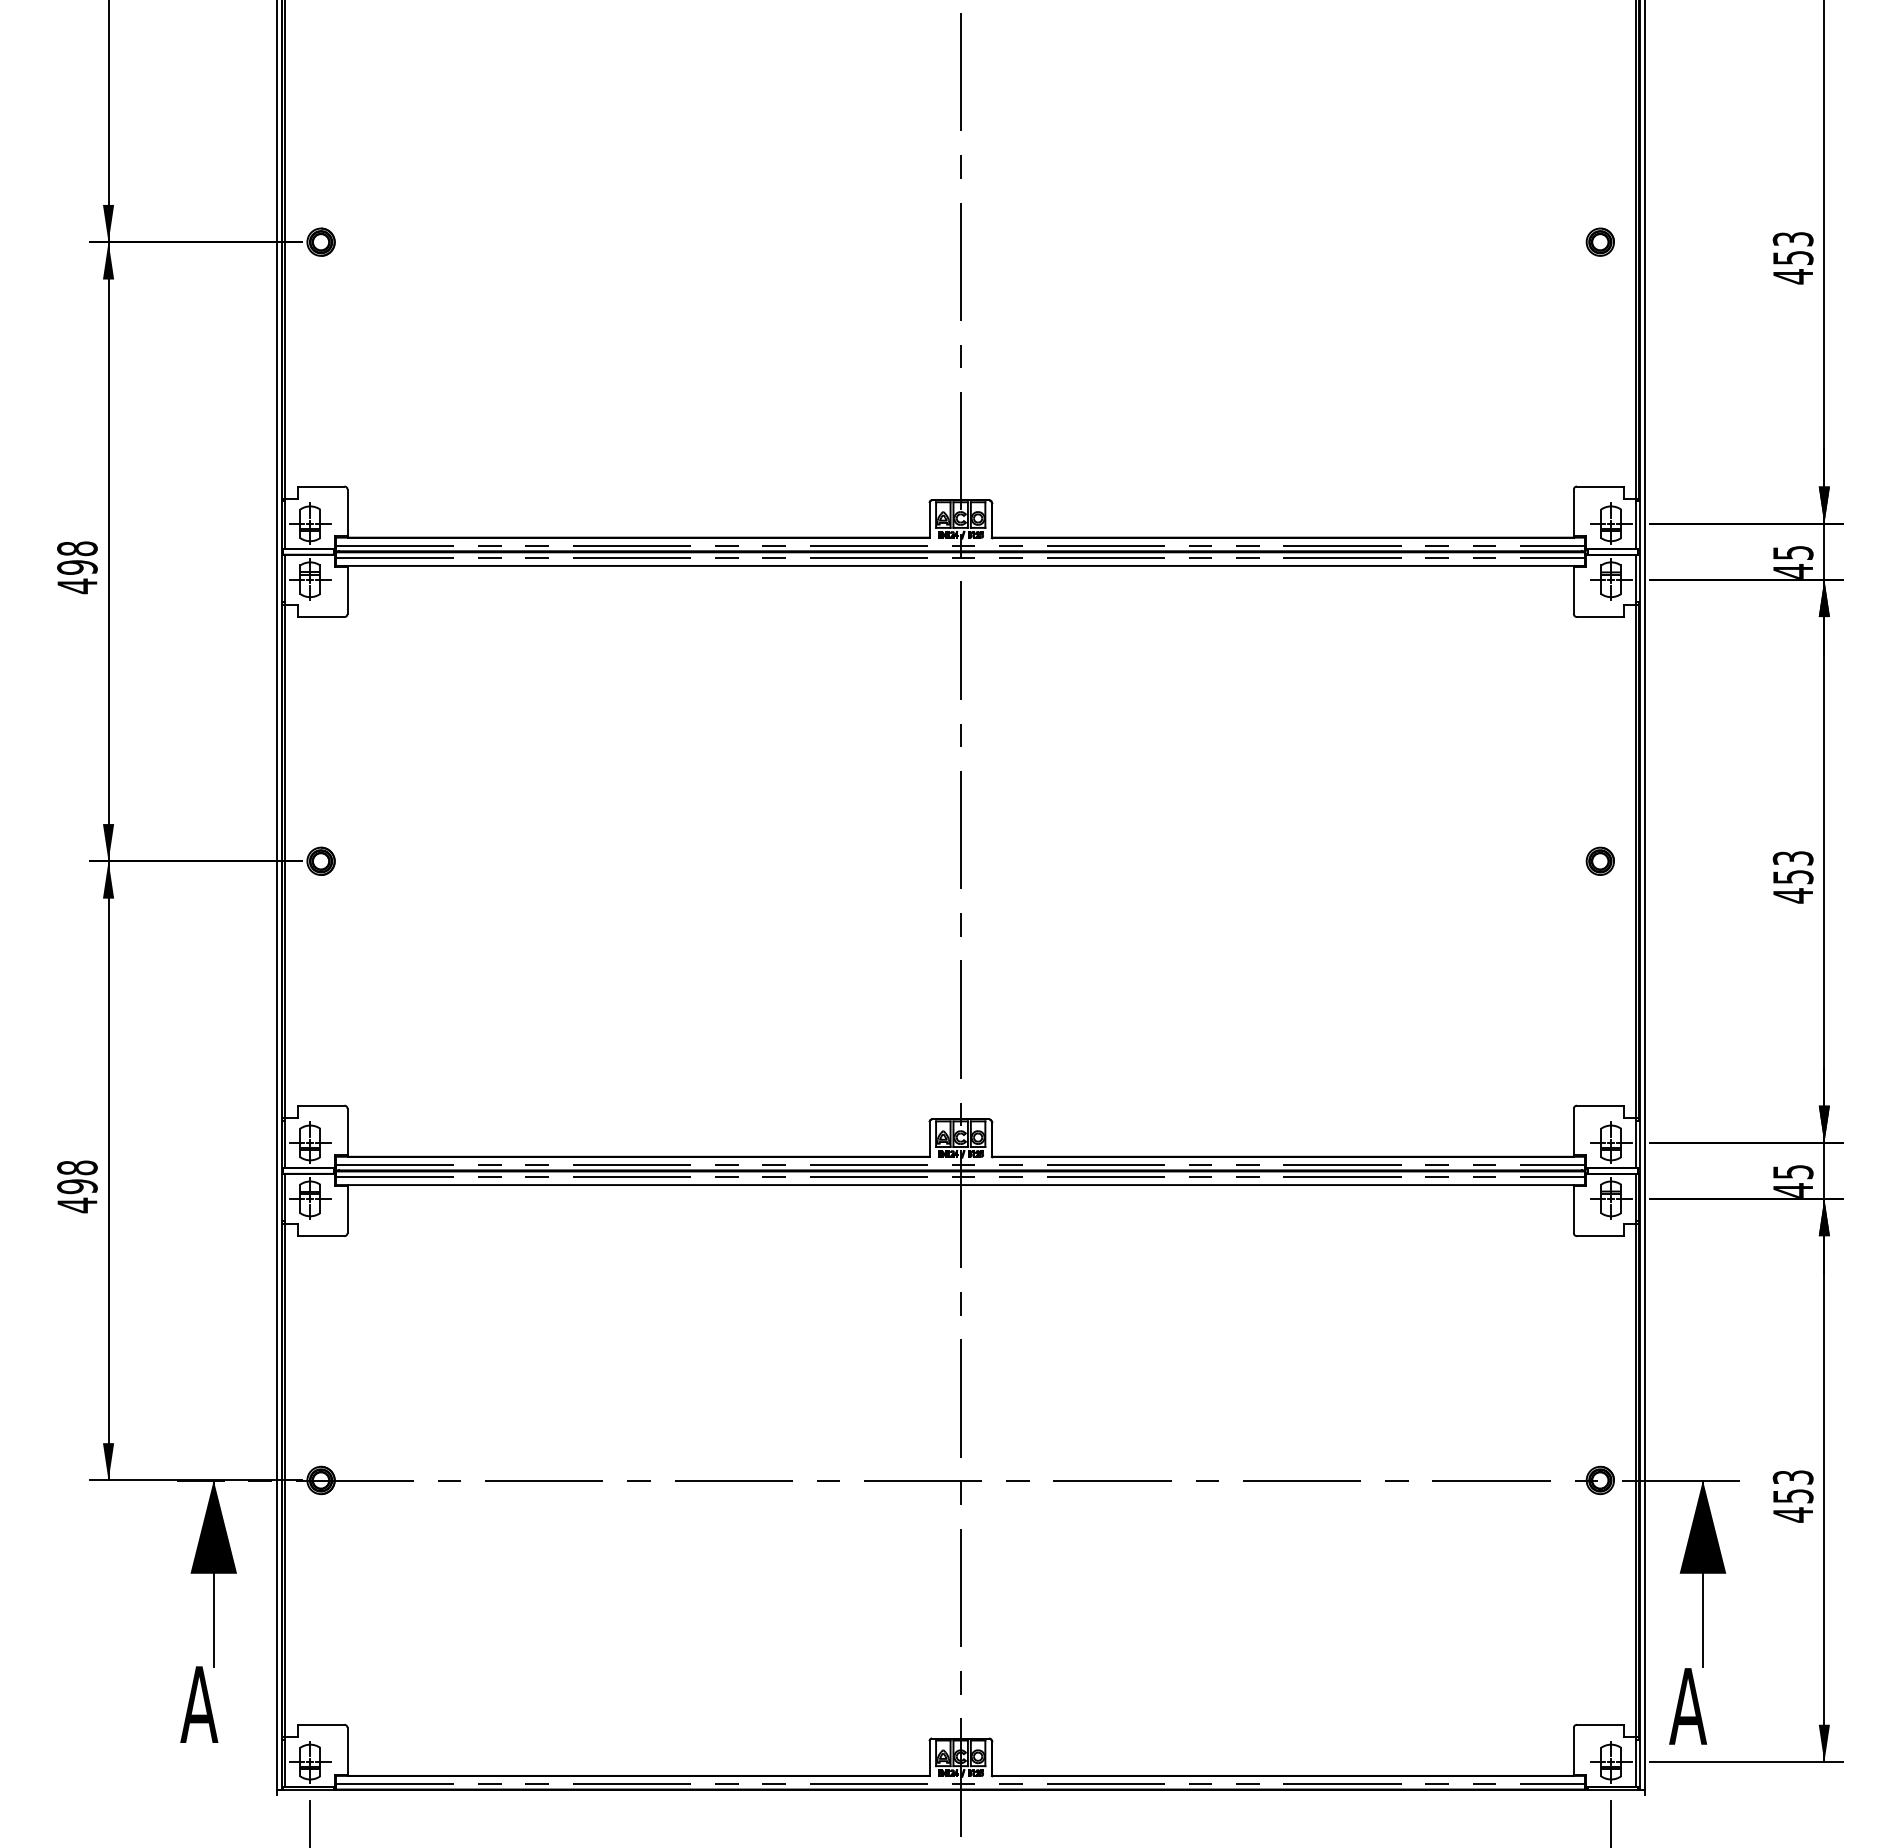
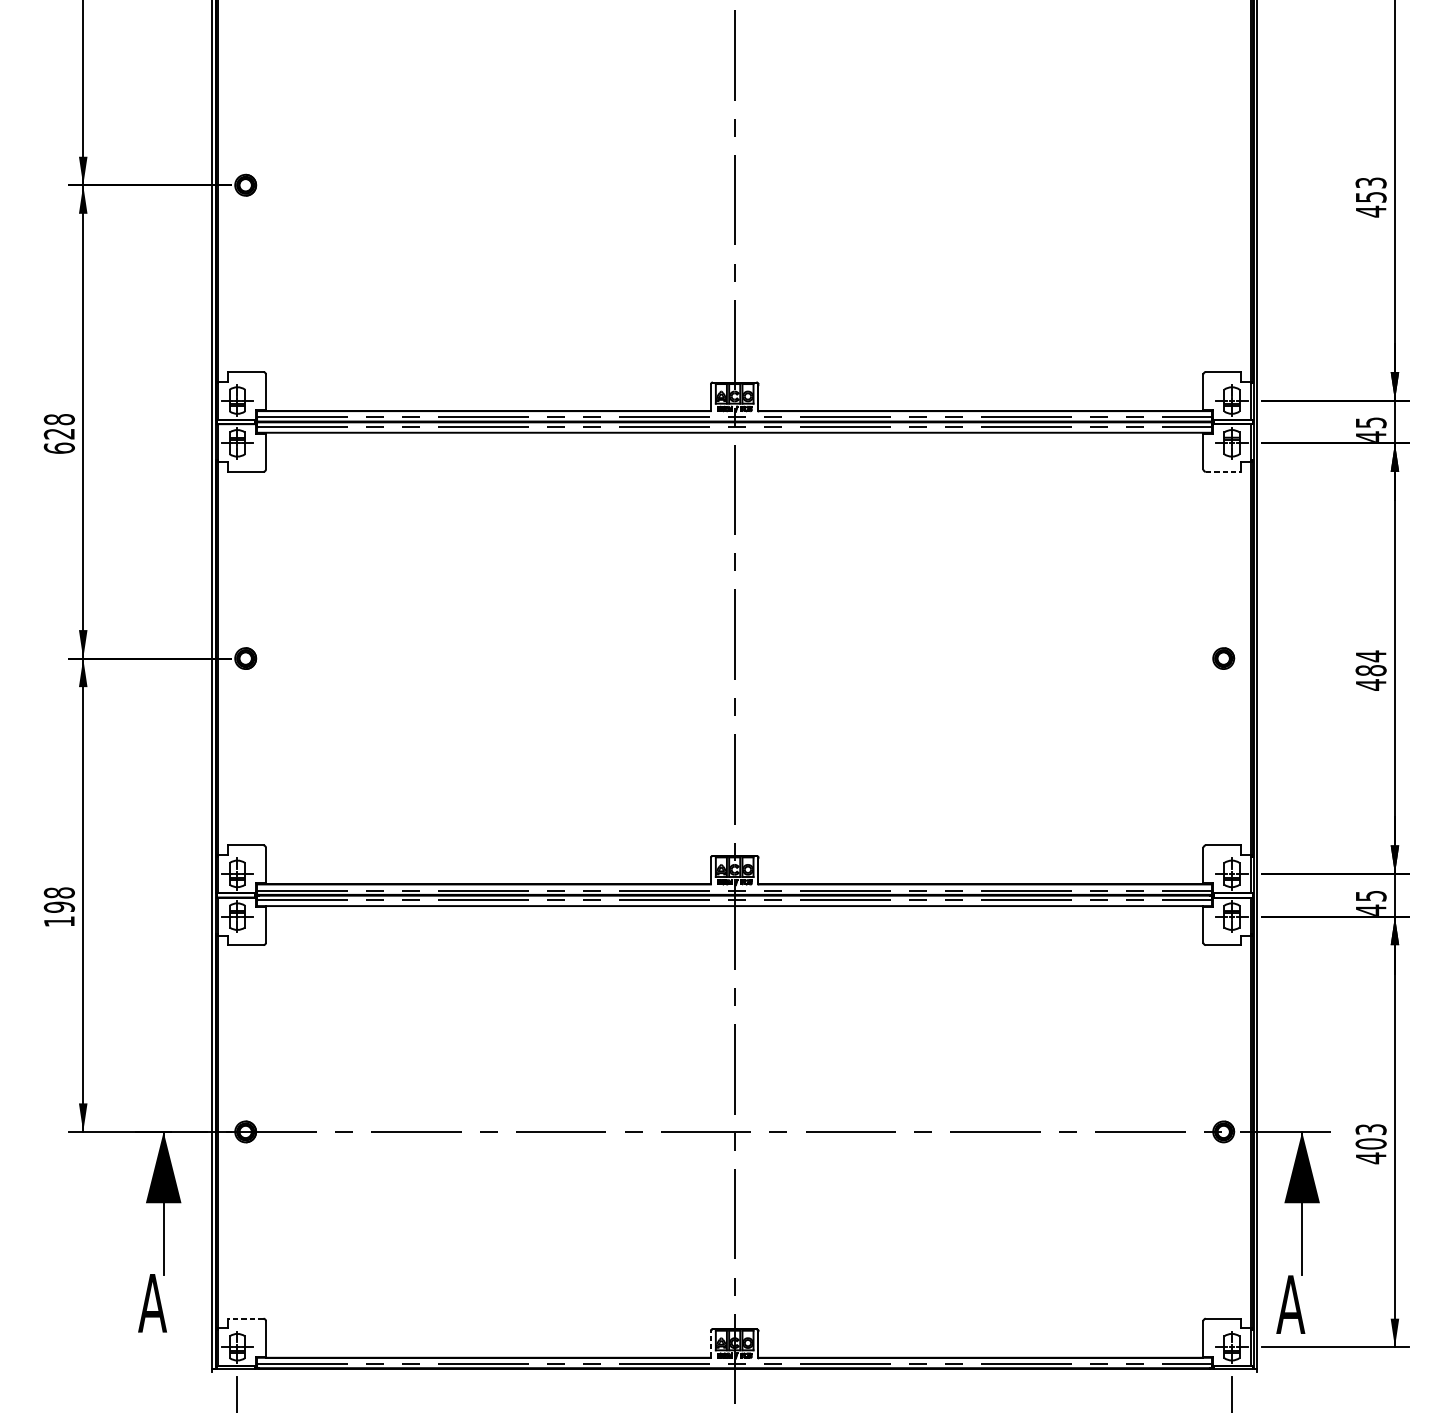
part: (1599, 241) -> (1223, 184), removed
text: (77, 577) -> (59, 441), 498 -> 628
line: (1600, 617) -> (1223, 472), solid -> dashed
text: (1792, 867) -> (1370, 663), 453 -> 484
text: (77, 1205) -> (59, 921), 498 -> 198
text: (1792, 1495) -> (1370, 1143), 453 -> 403
line: (320, 1724) -> (245, 1318), solid -> dashed
line: (929, 1758) -> (710, 1344), solid -> dashed

